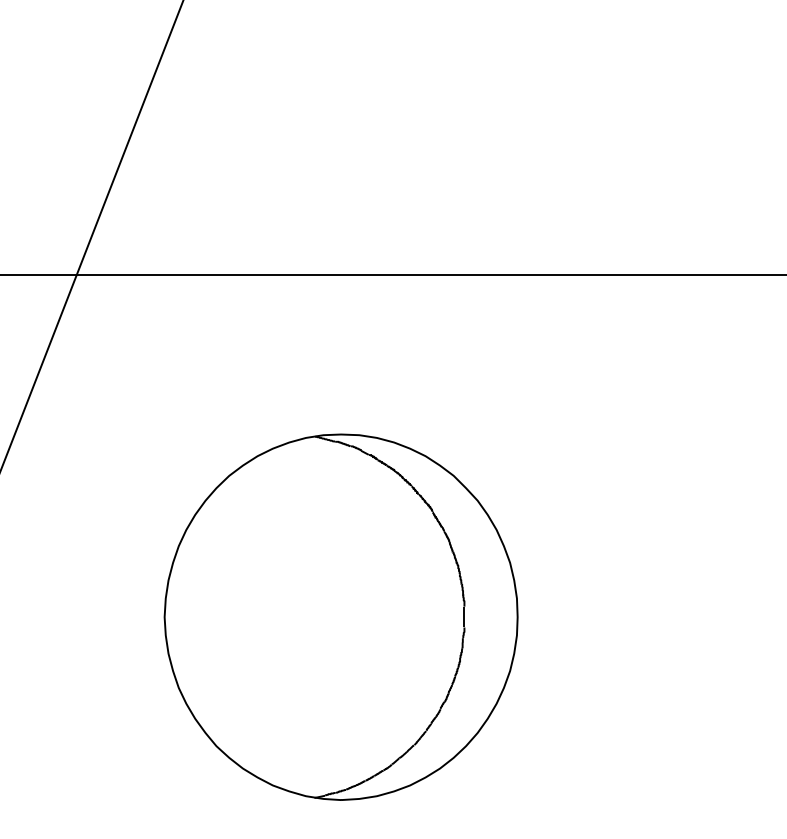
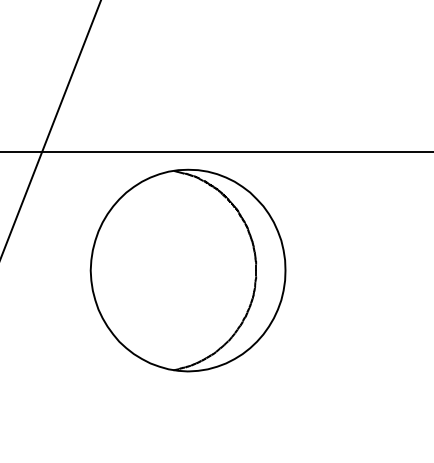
part: (340, 617) -> (187, 270), moved

